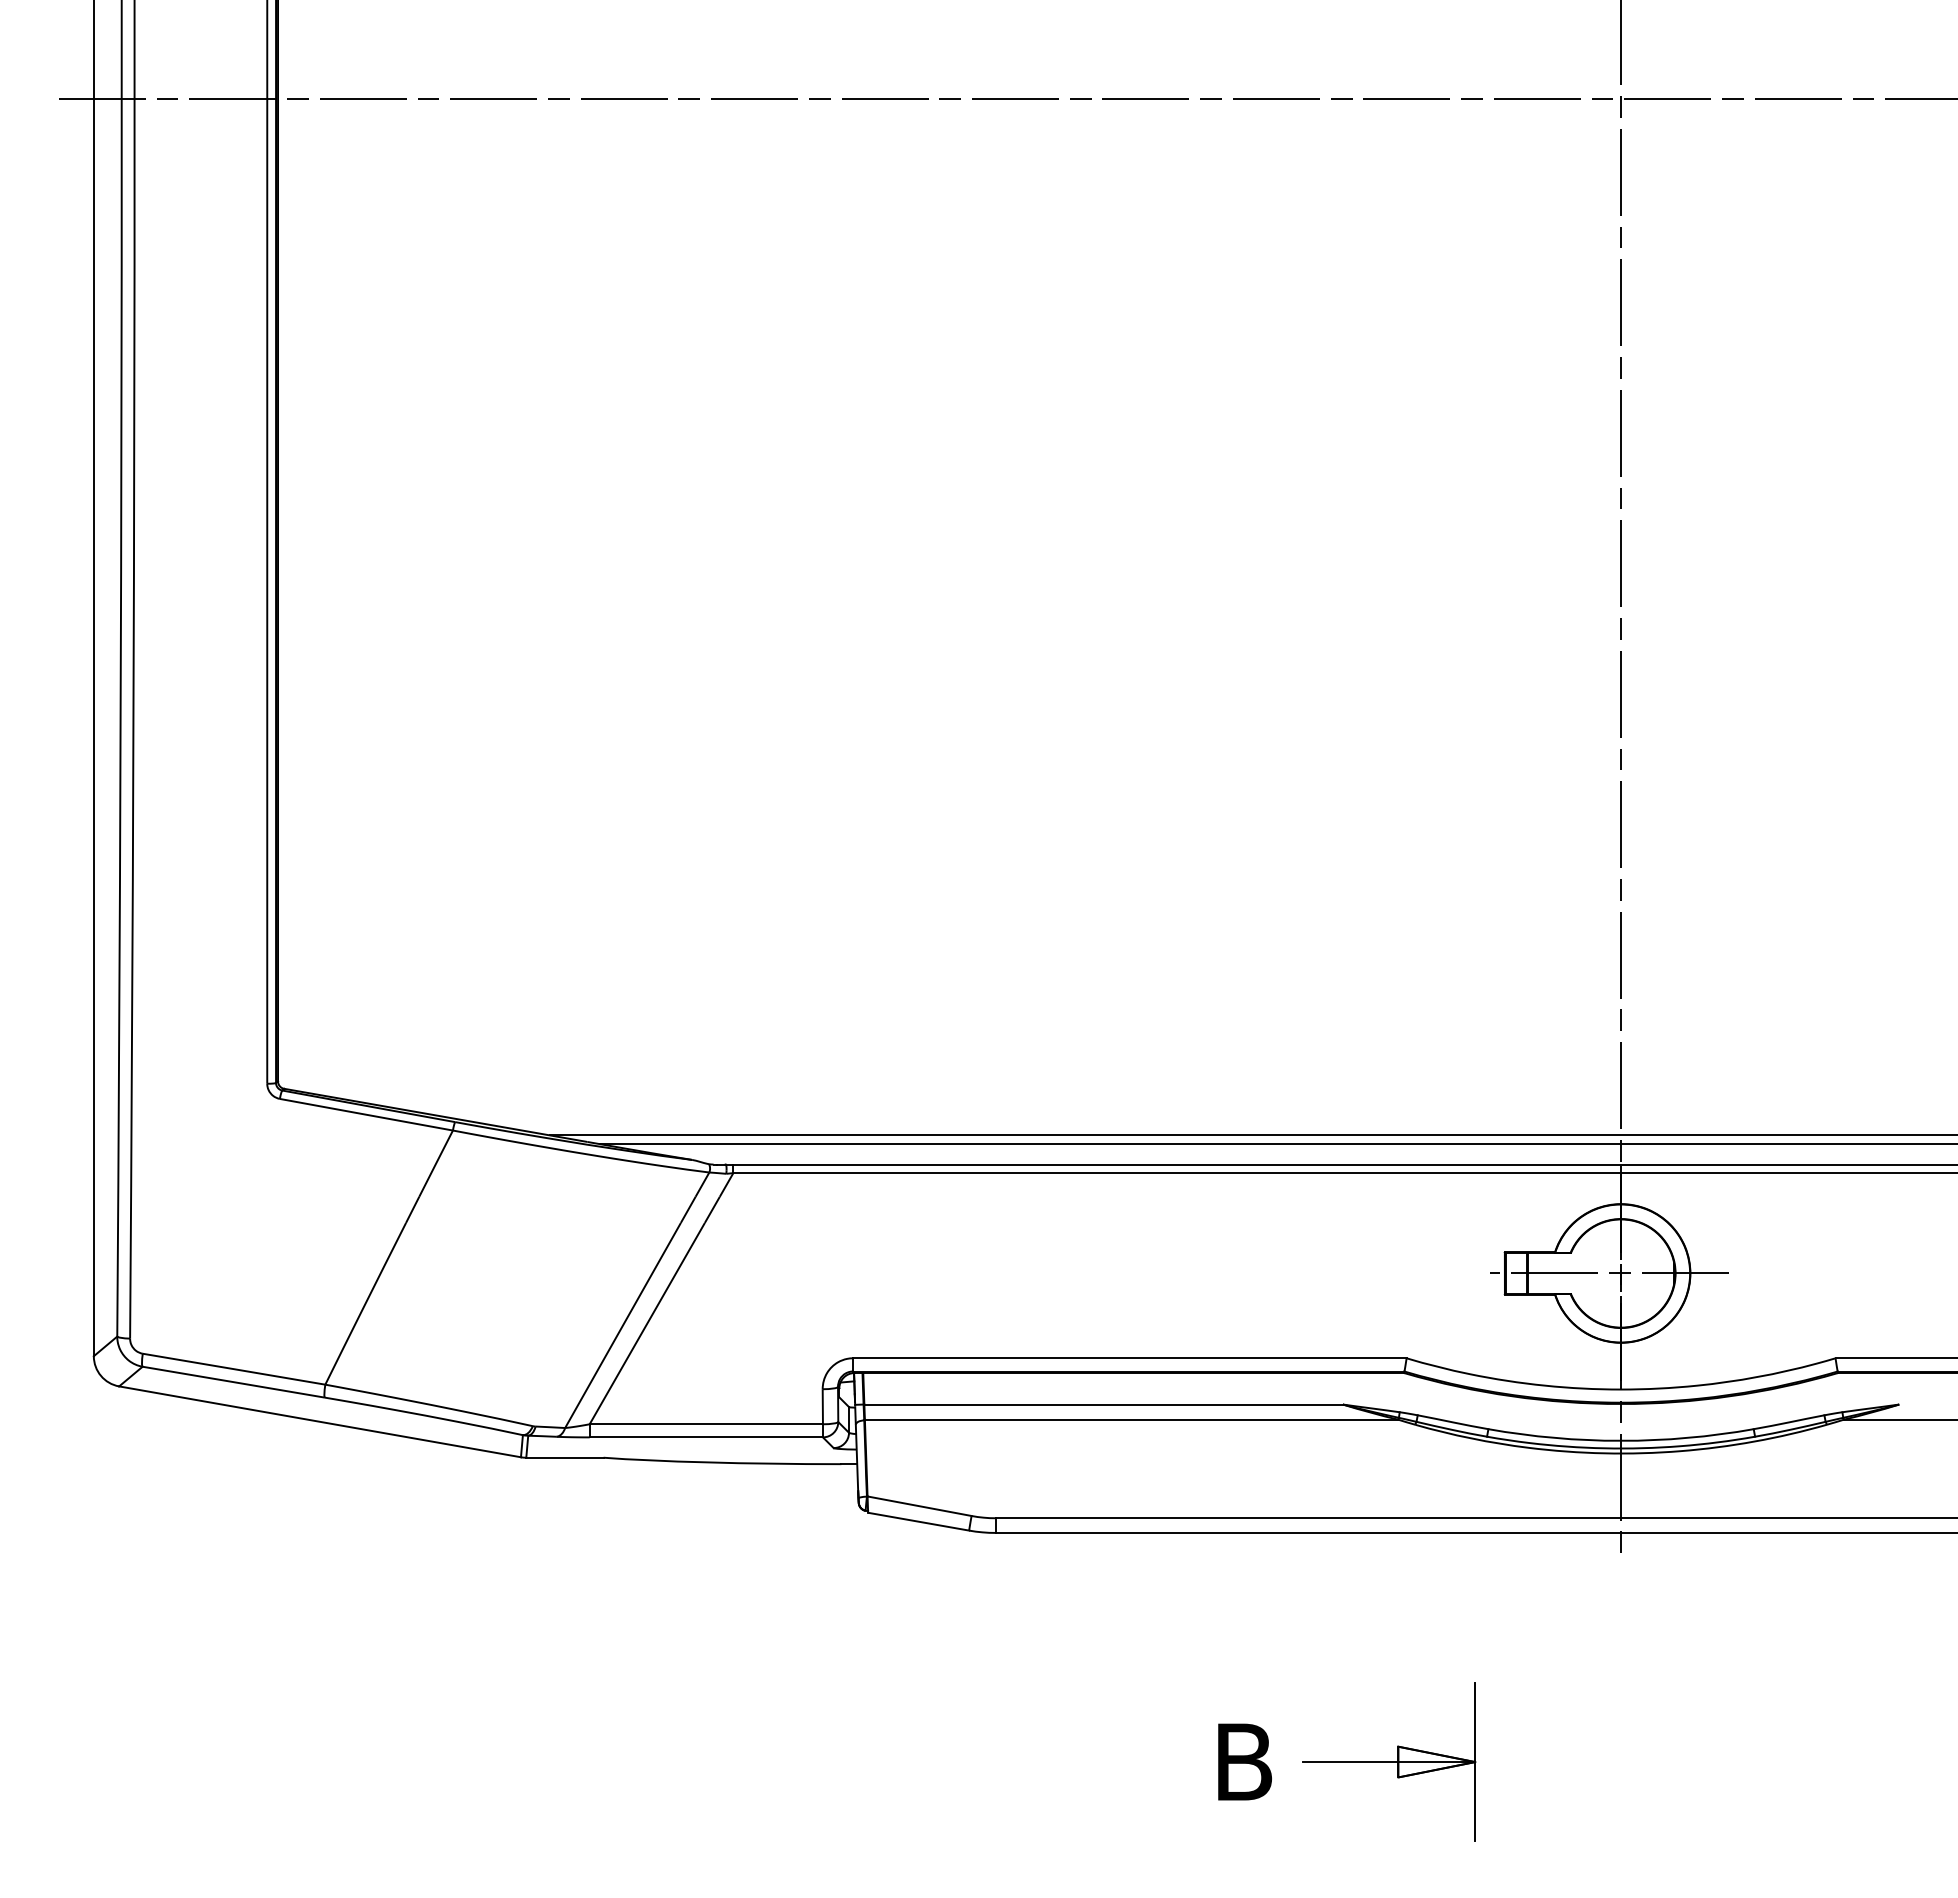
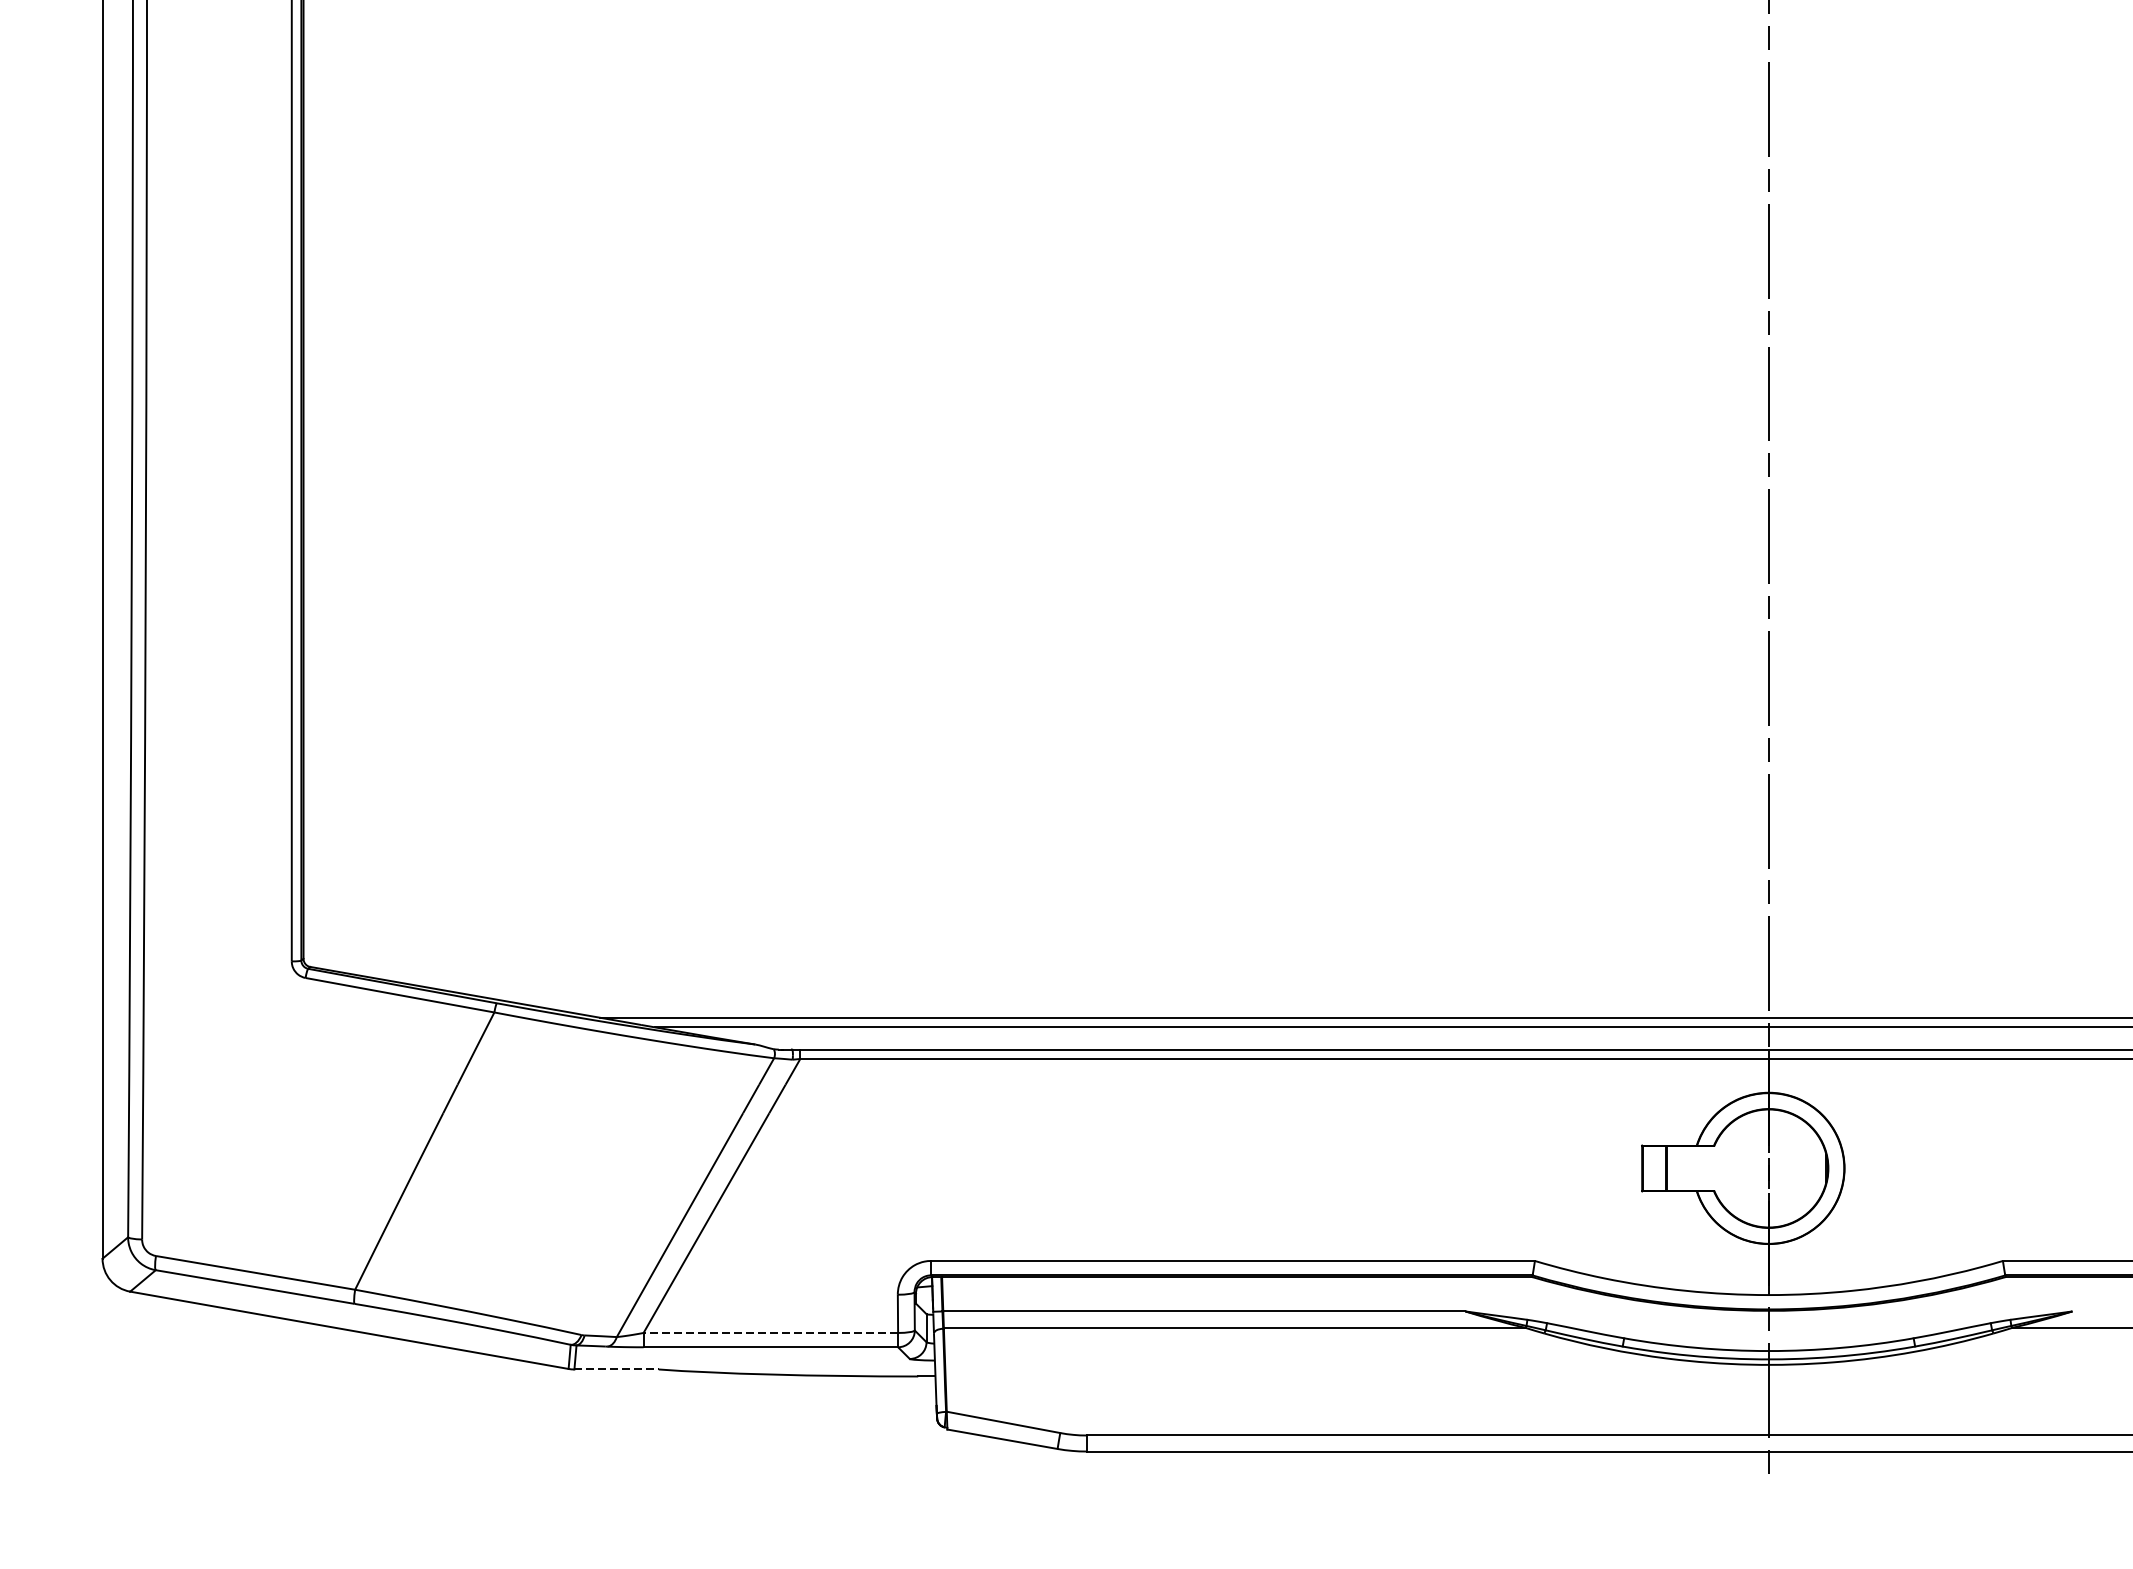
line: (1609, 1273) -> (1756, 1168), removed
line: (706, 1424) -> (771, 1333), solid -> dashed
line: (564, 1457) -> (616, 1369), solid -> dashed

